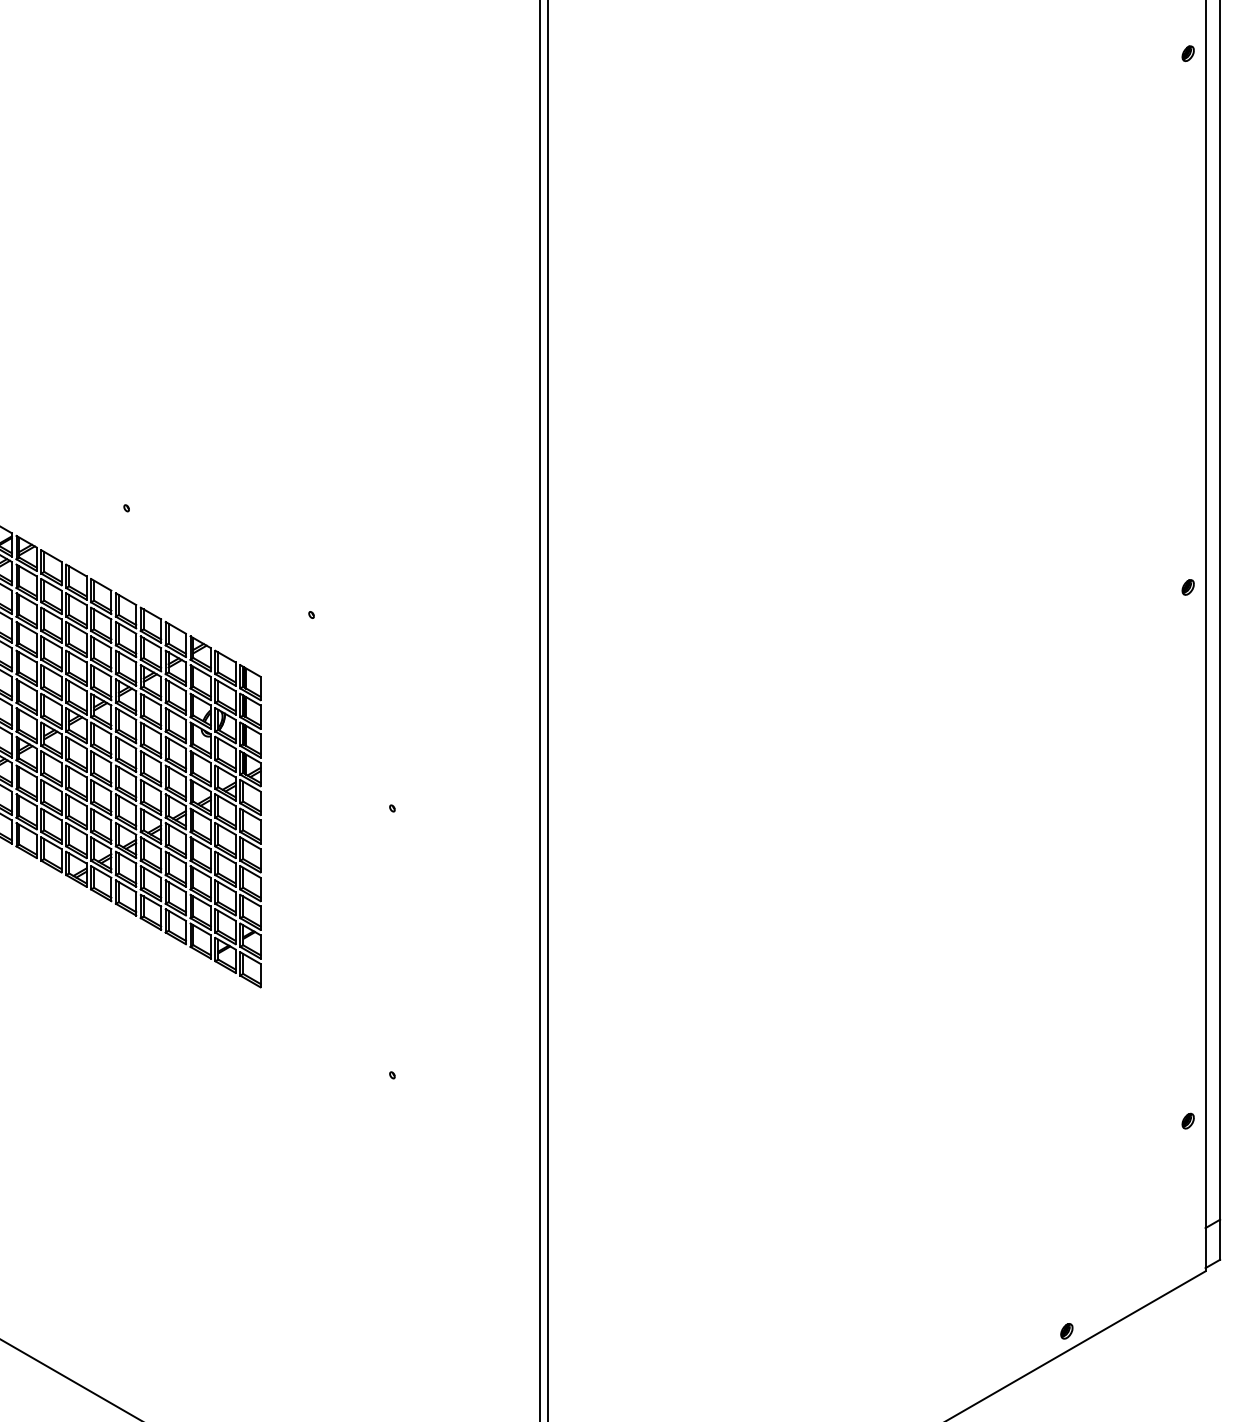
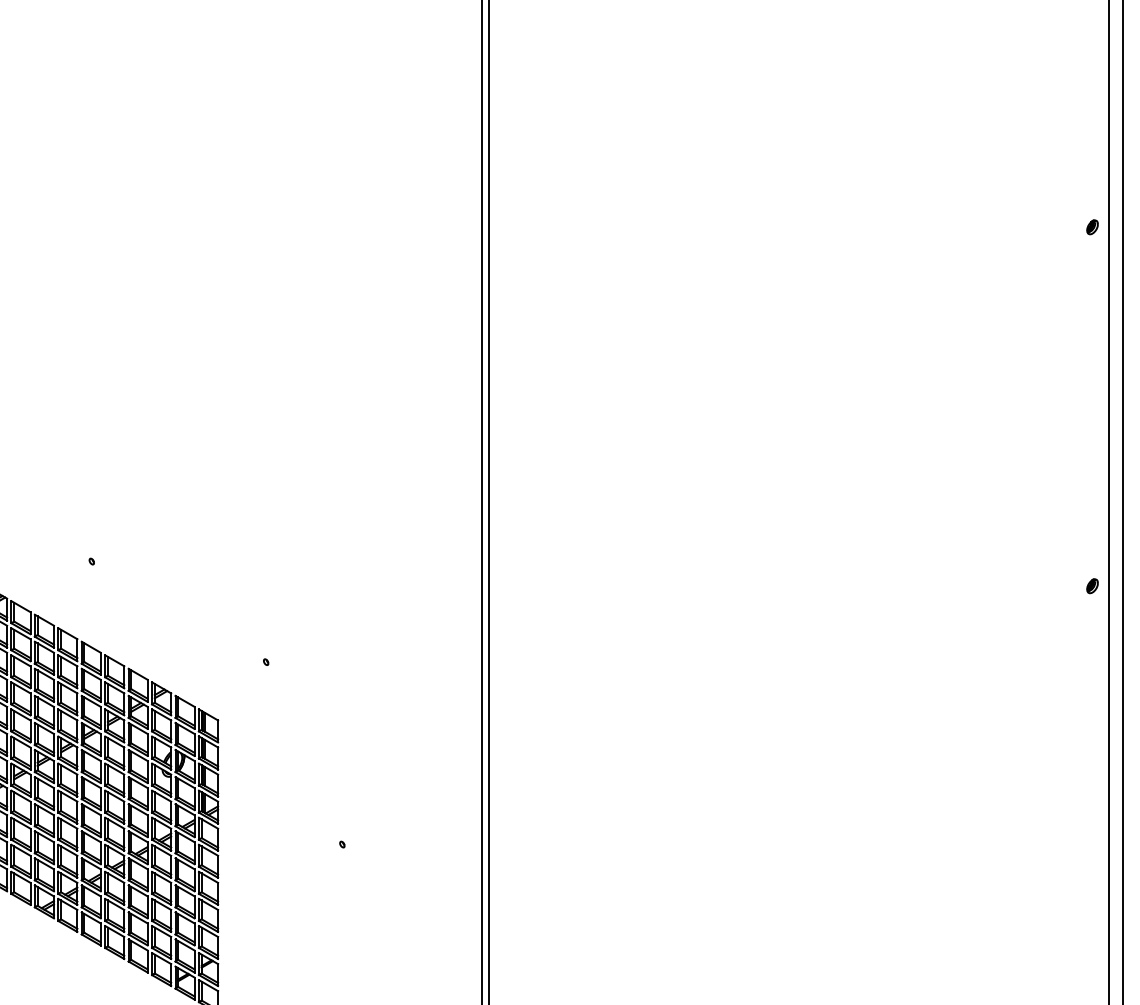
part: (1187, 53) -> (1091, 227), moved
part: (1187, 587) -> (1091, 586), moved

